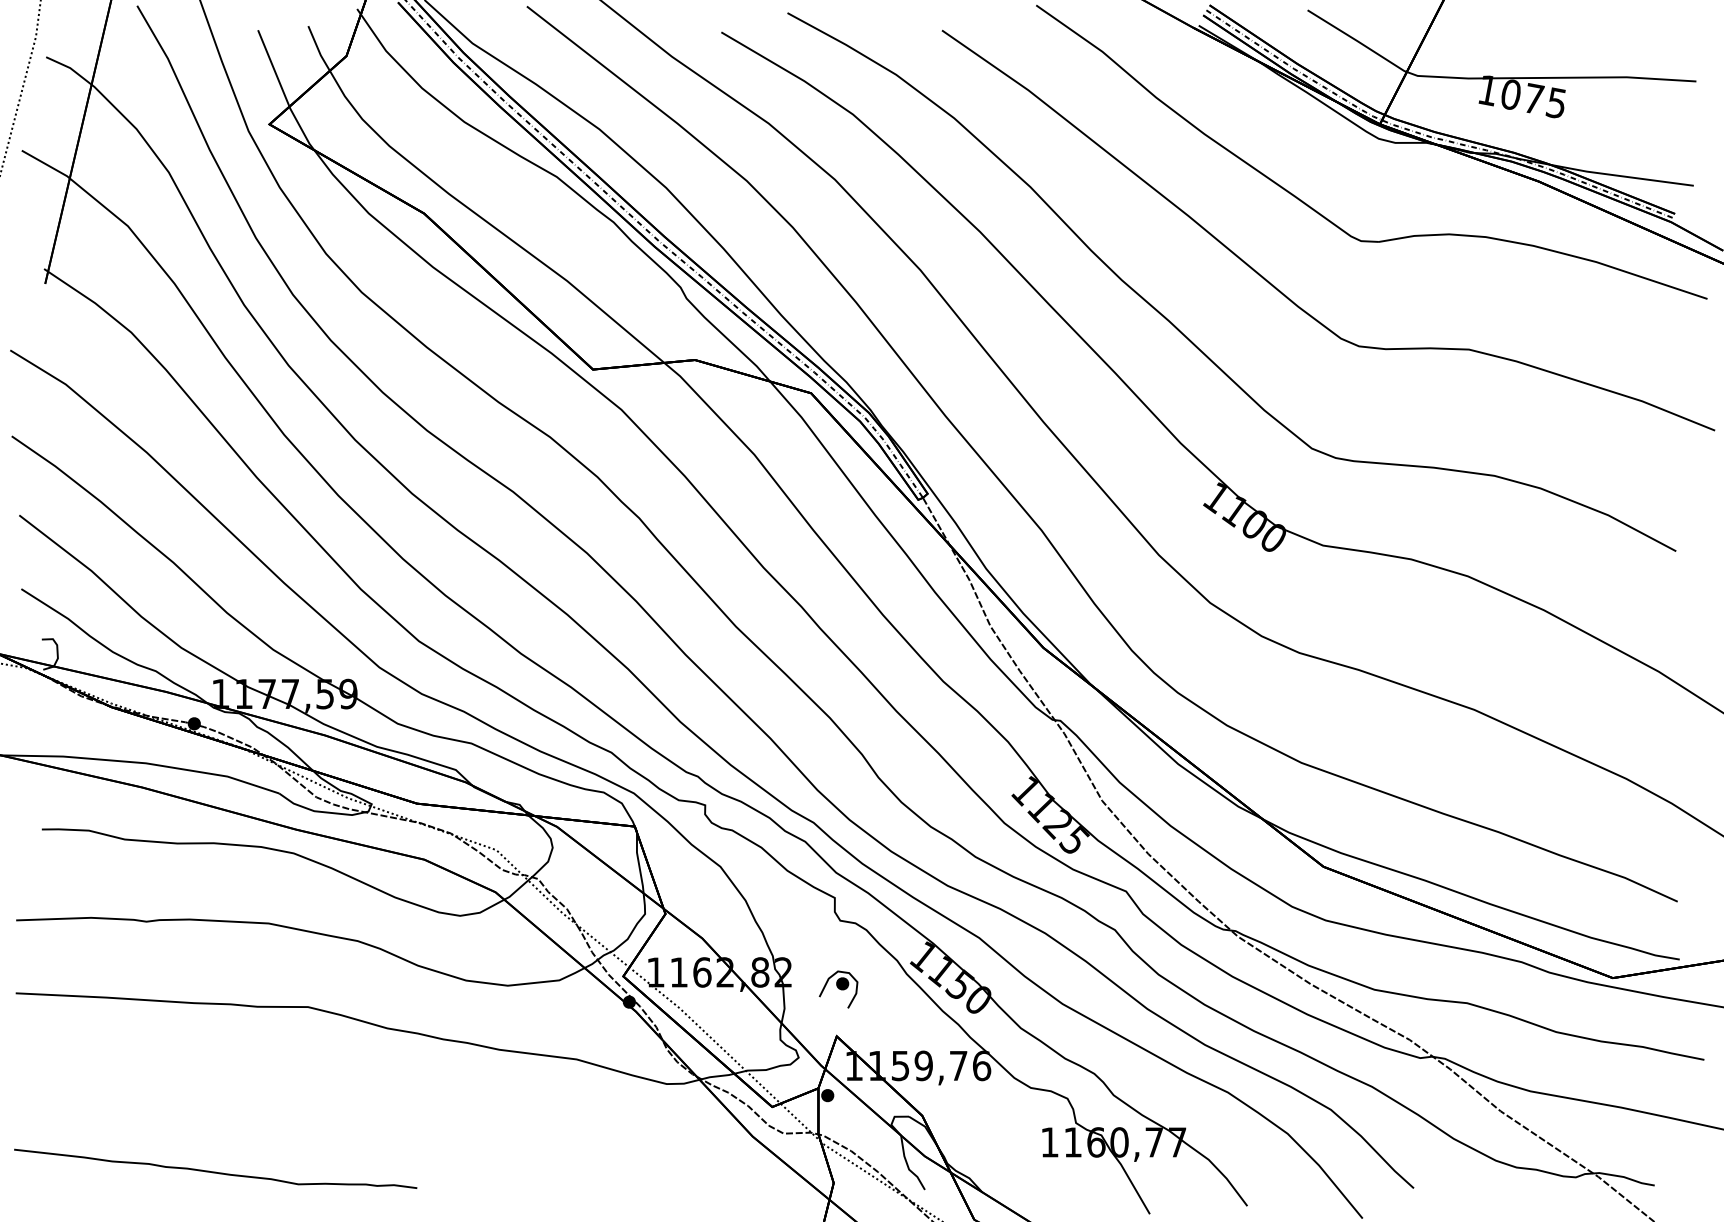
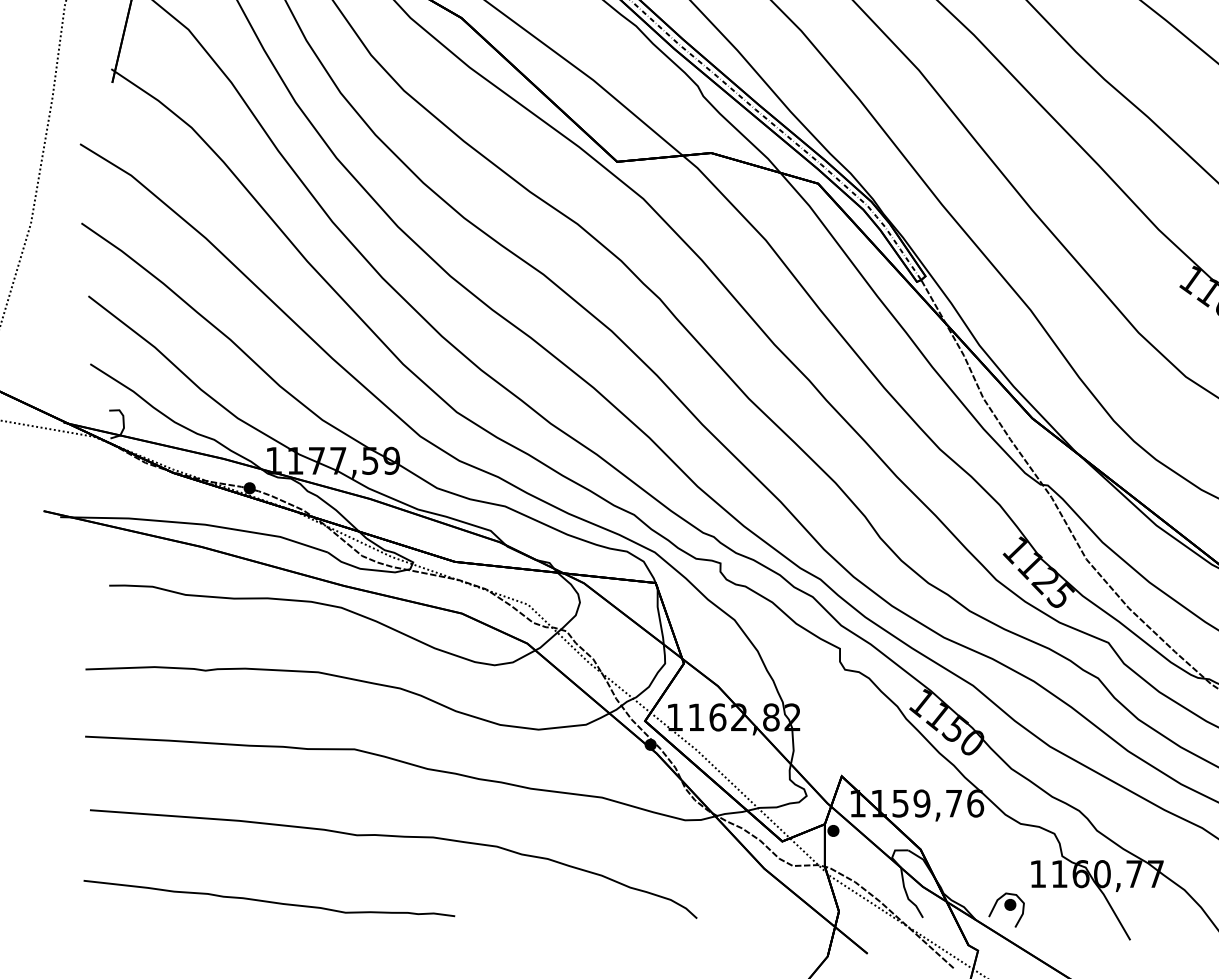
part: (838, 989) -> (1006, 910), moved
curve: (350, 1102) -> (393, 837), added

